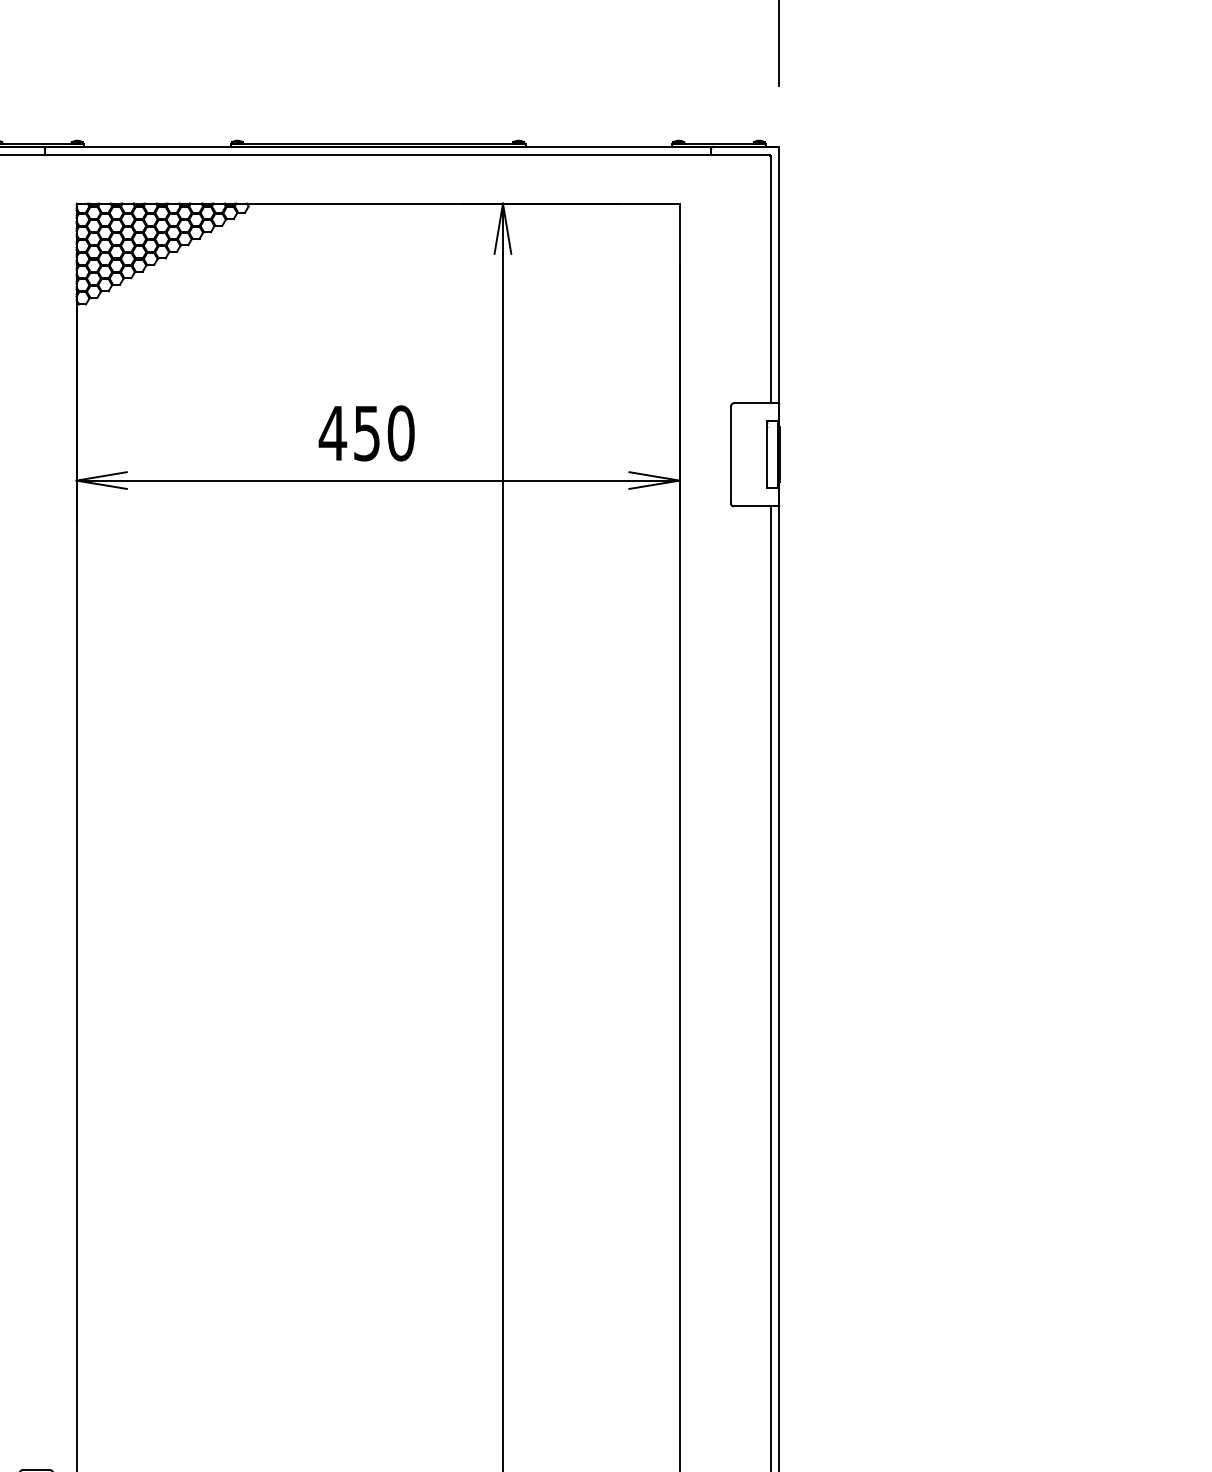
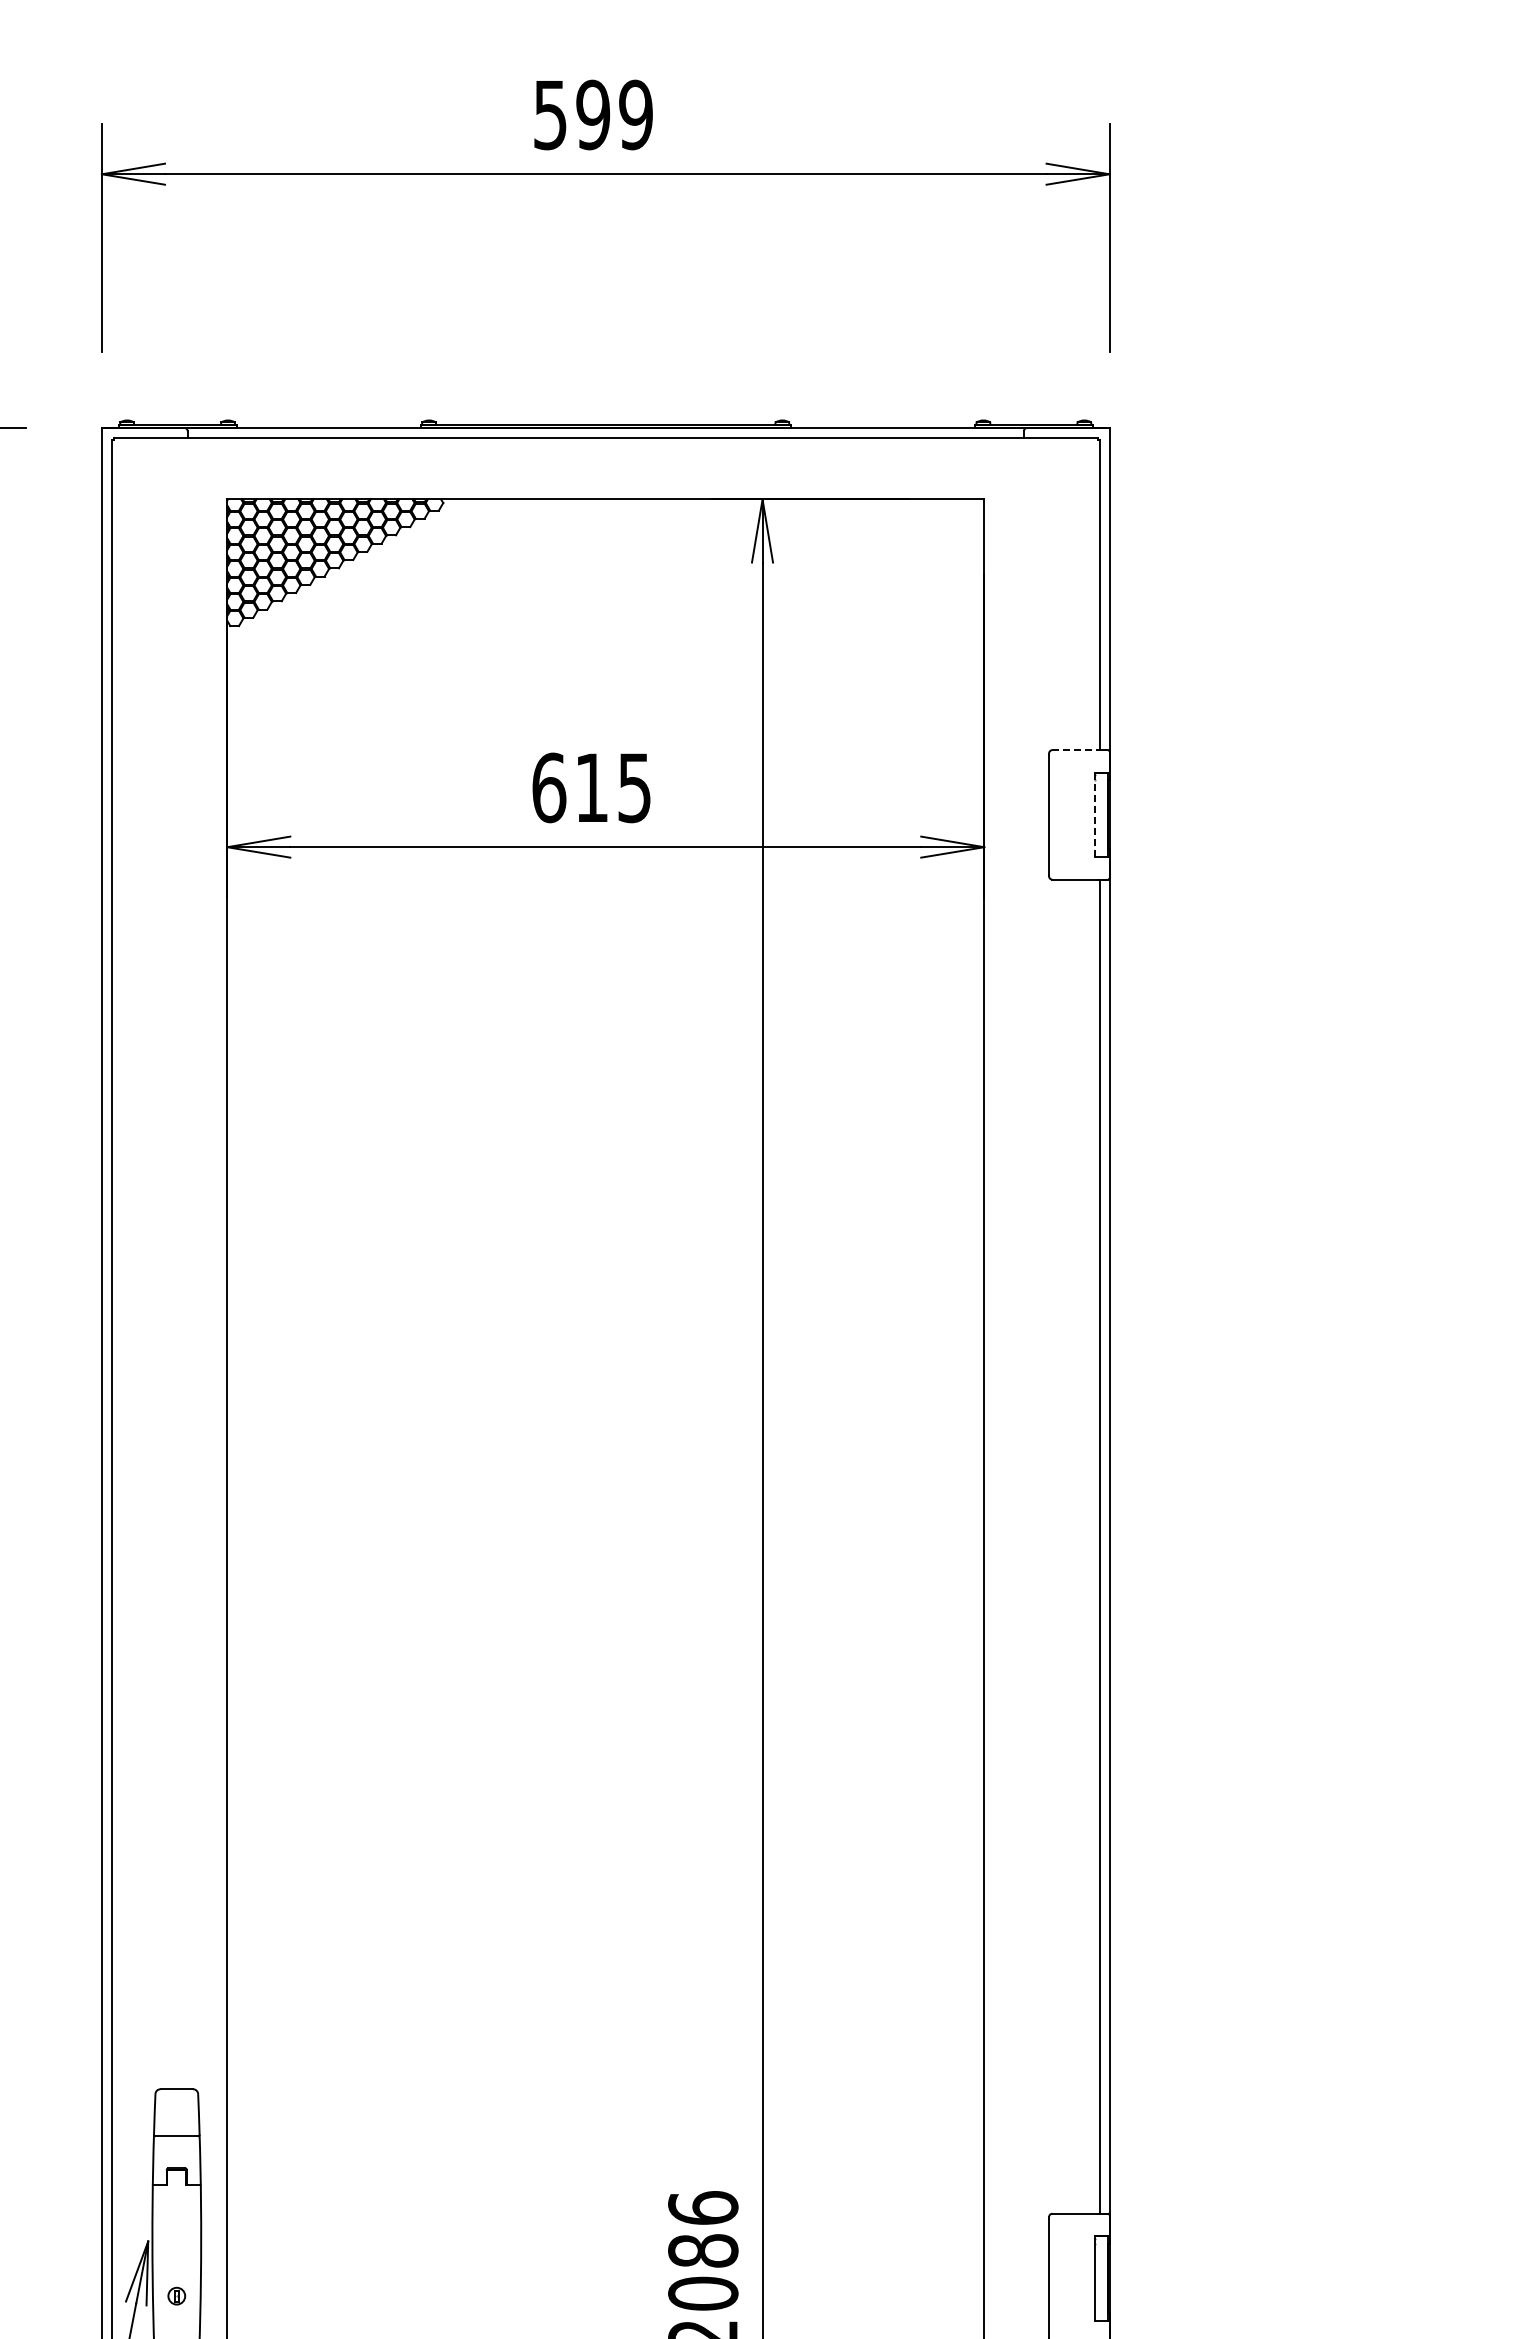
line: (752, 403) -> (1075, 750), solid -> dashed
text: (366, 433) -> (591, 787), 450 -> 615
line: (767, 455) -> (1094, 815), solid -> dashed

